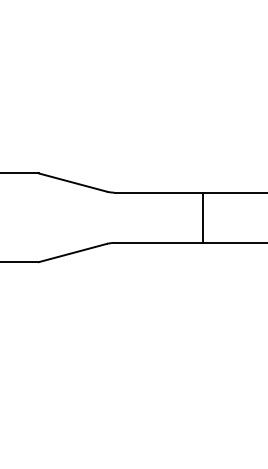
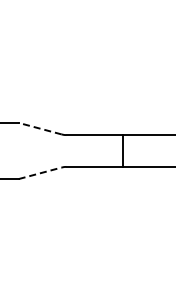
line: (71, 182) -> (39, 128), solid -> dashed
line: (73, 253) -> (40, 173), solid -> dashed

